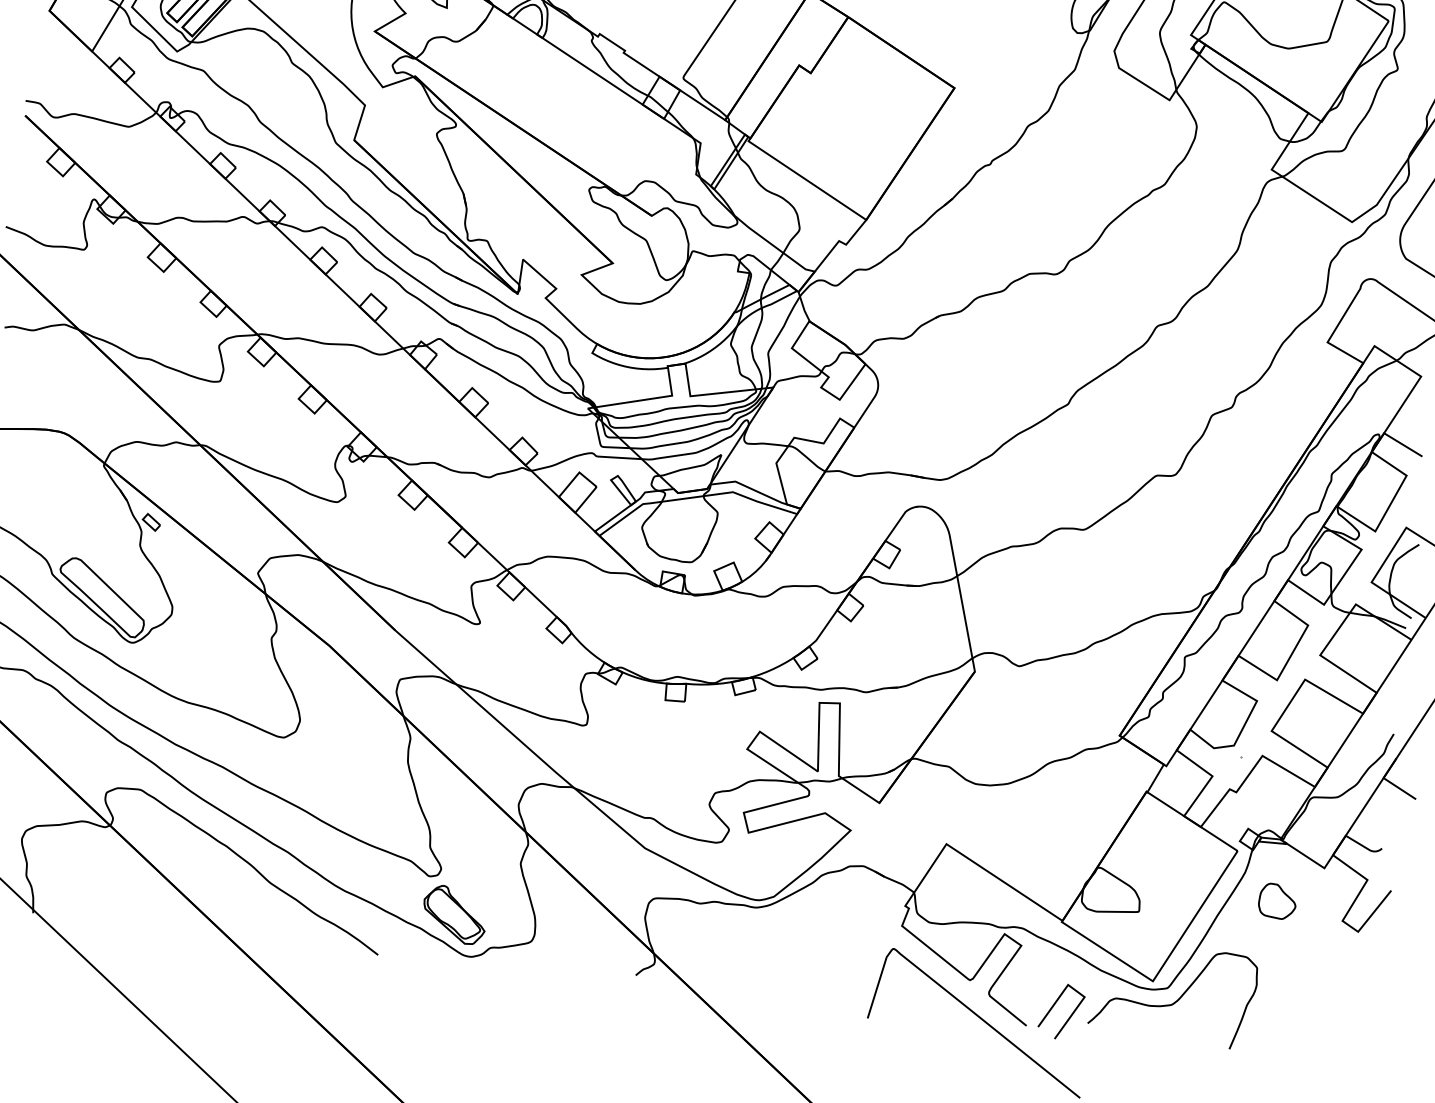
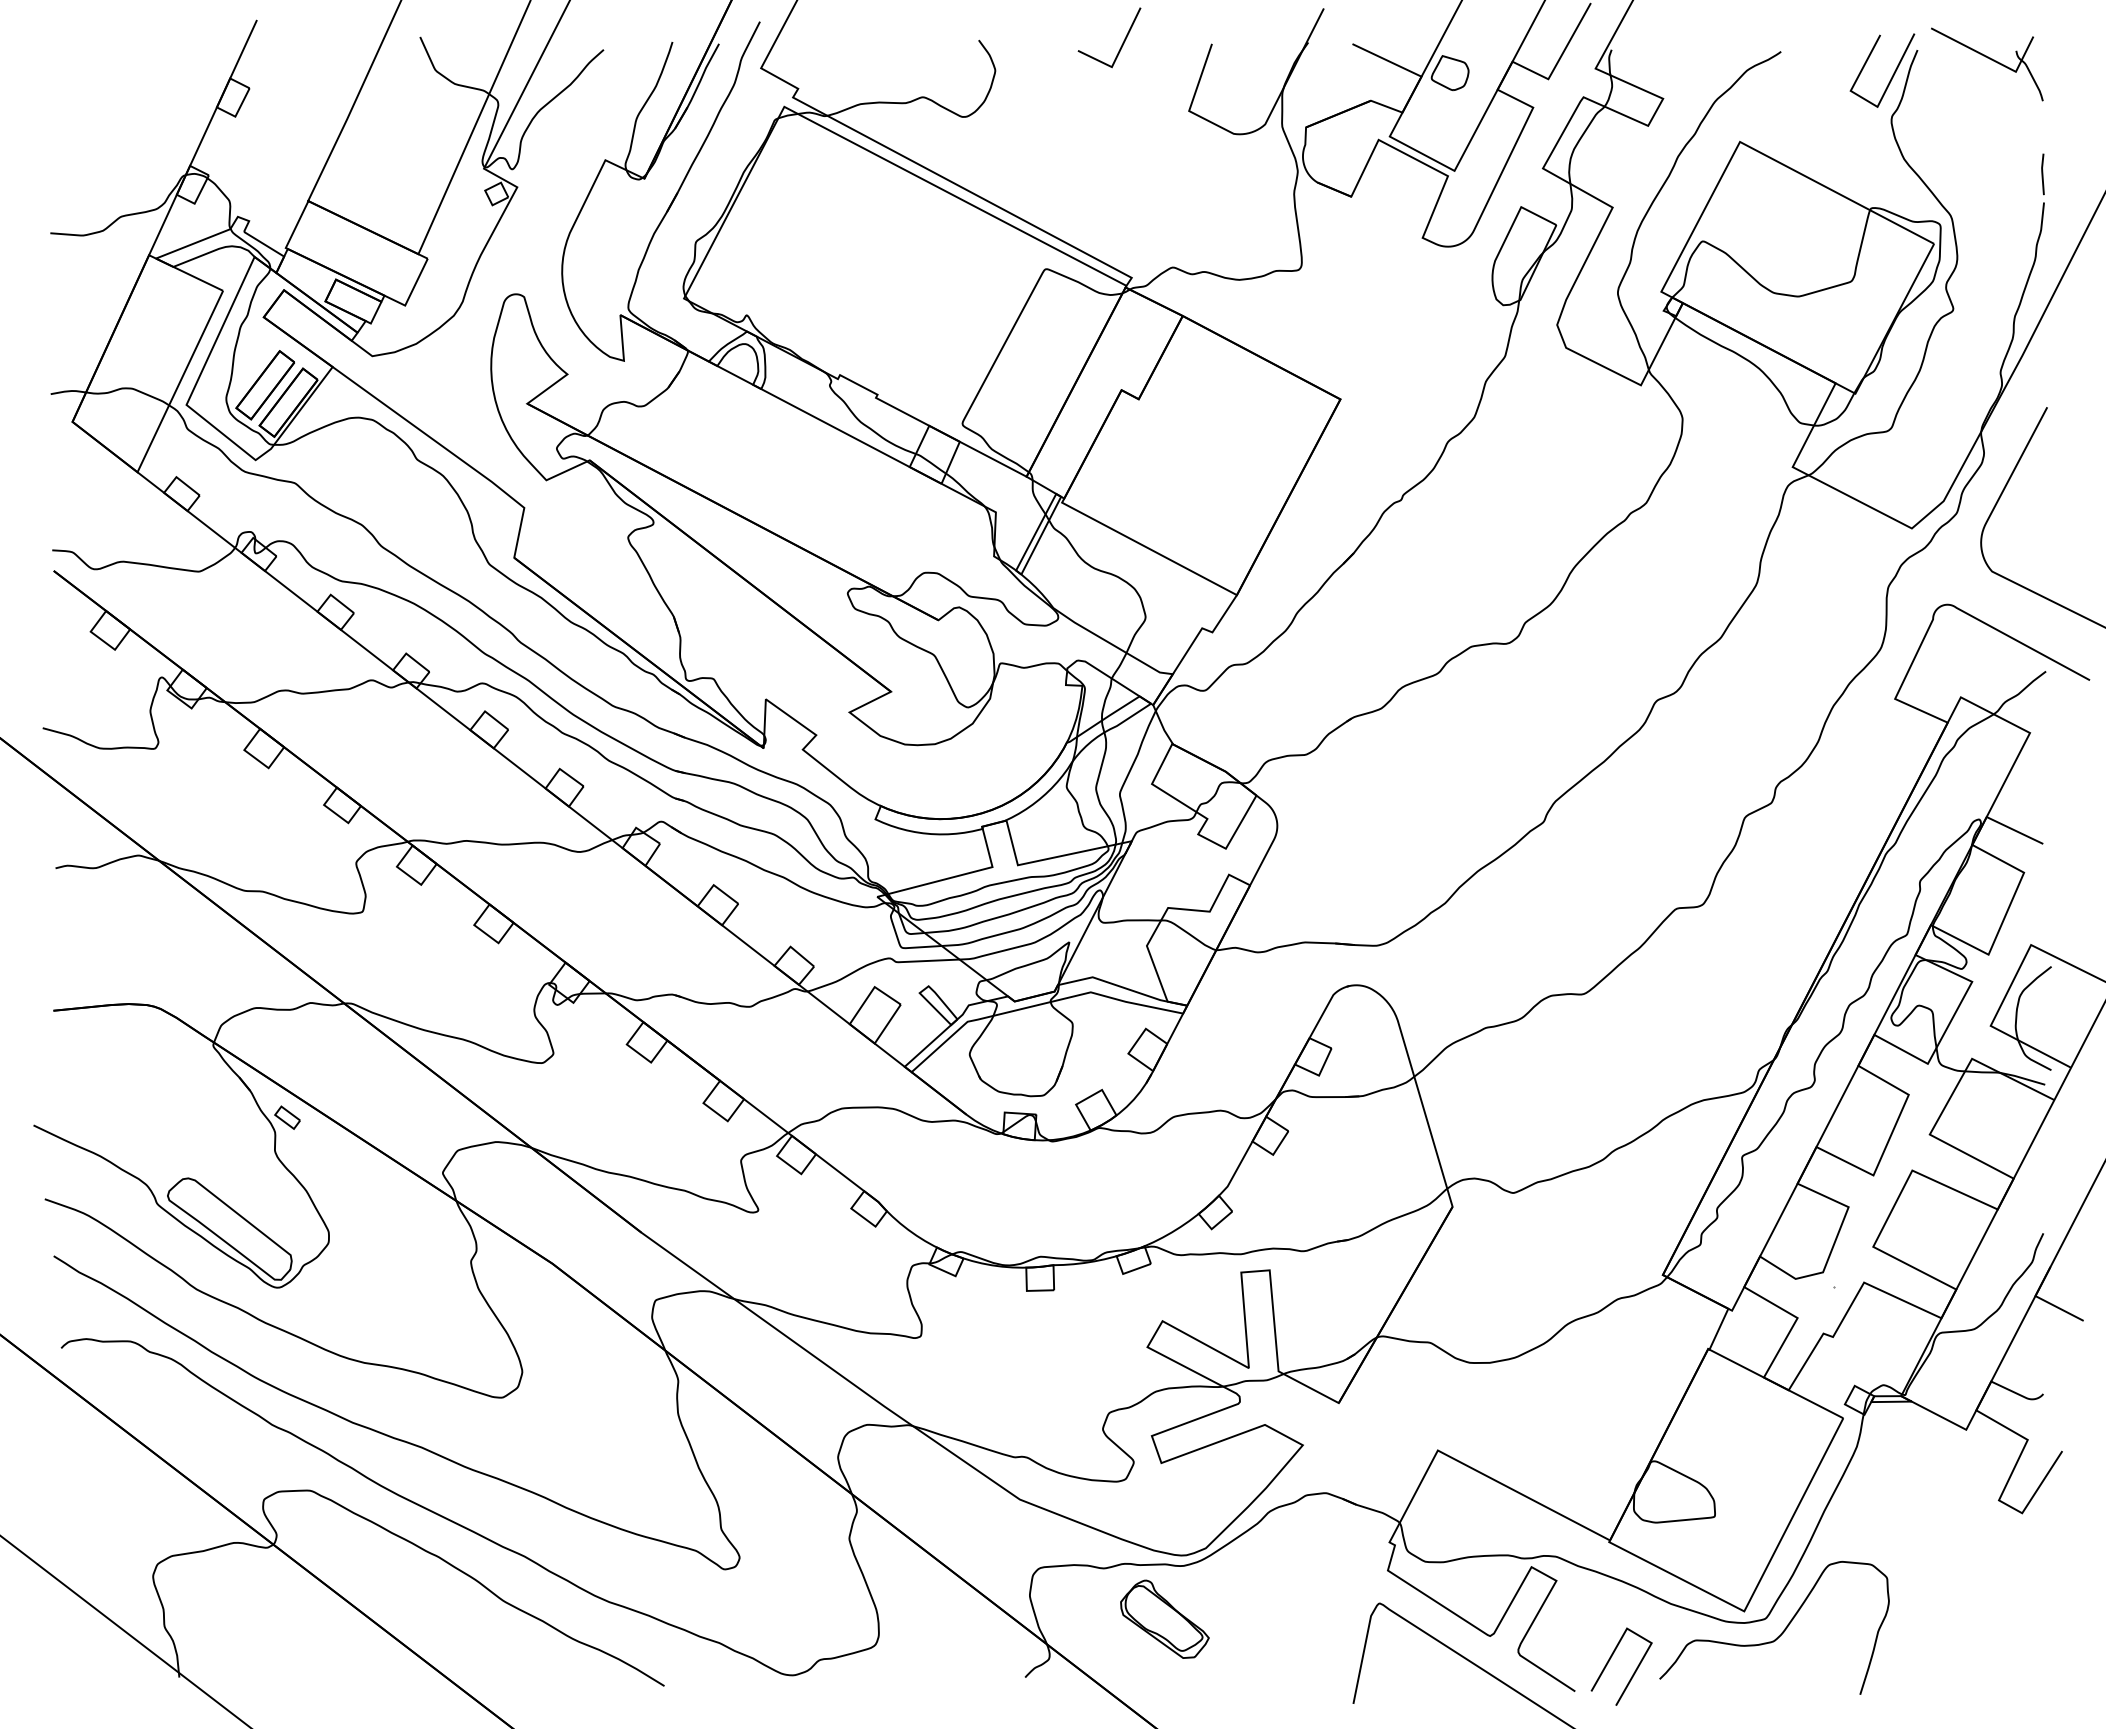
part: (1277, 901) -> (1905, 1482), removed
part: (454, 914) -> (1164, 1618), moved

